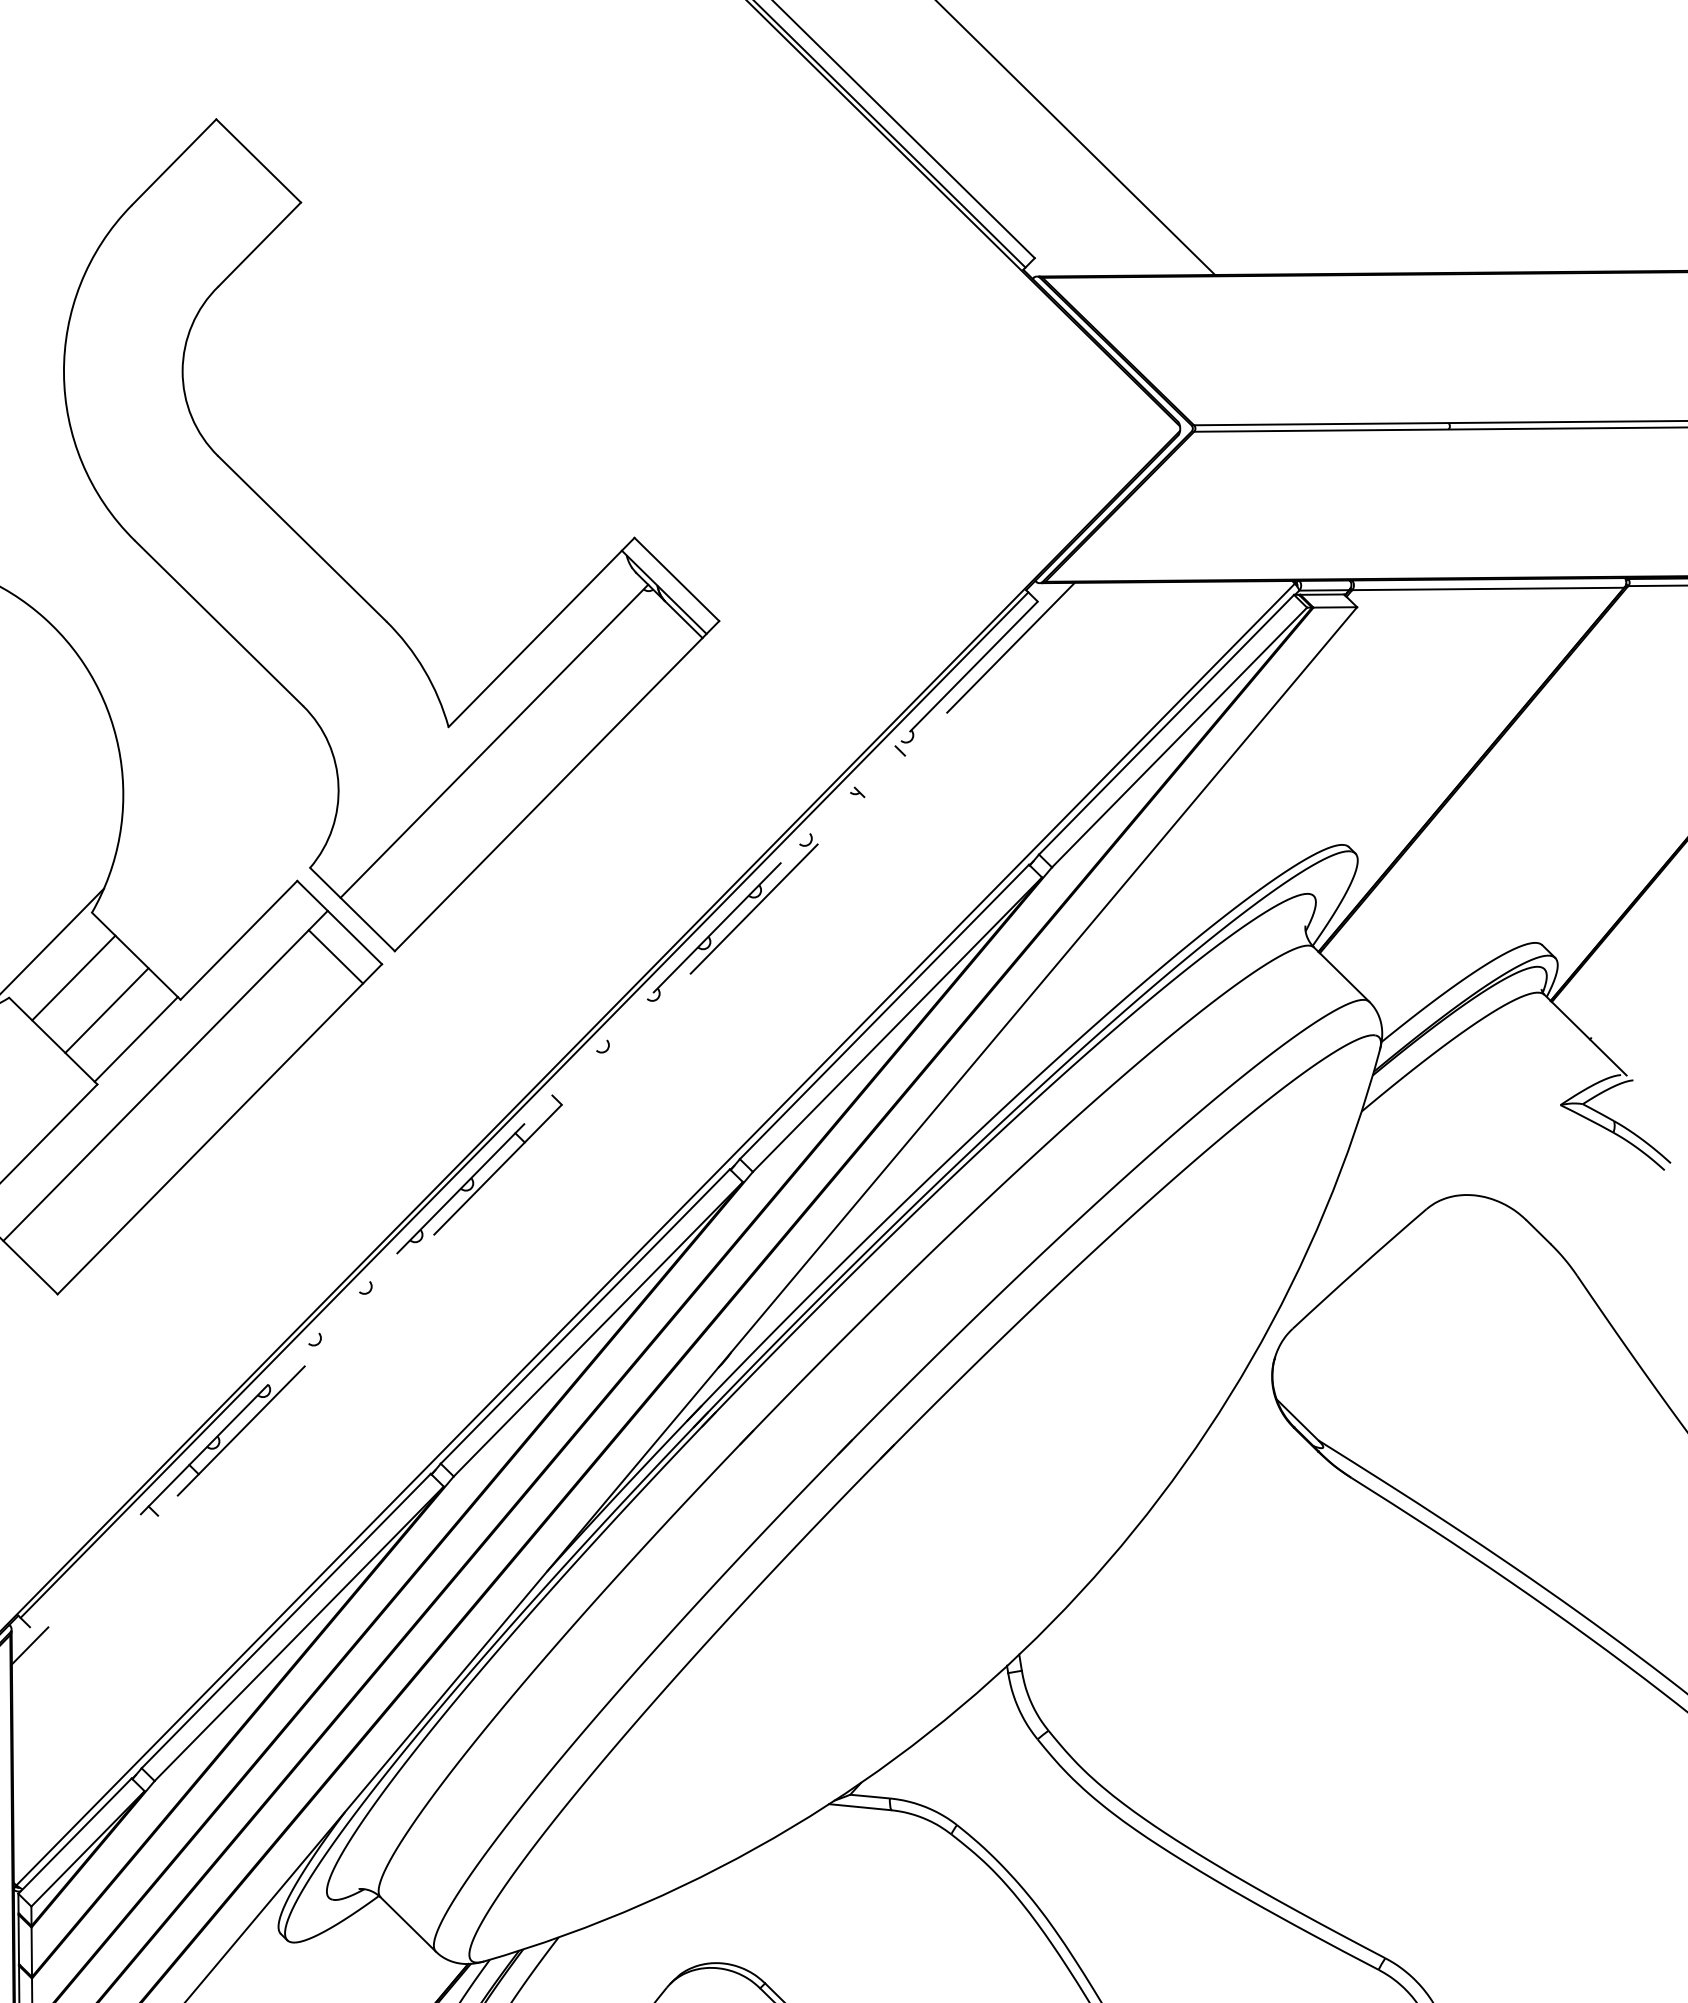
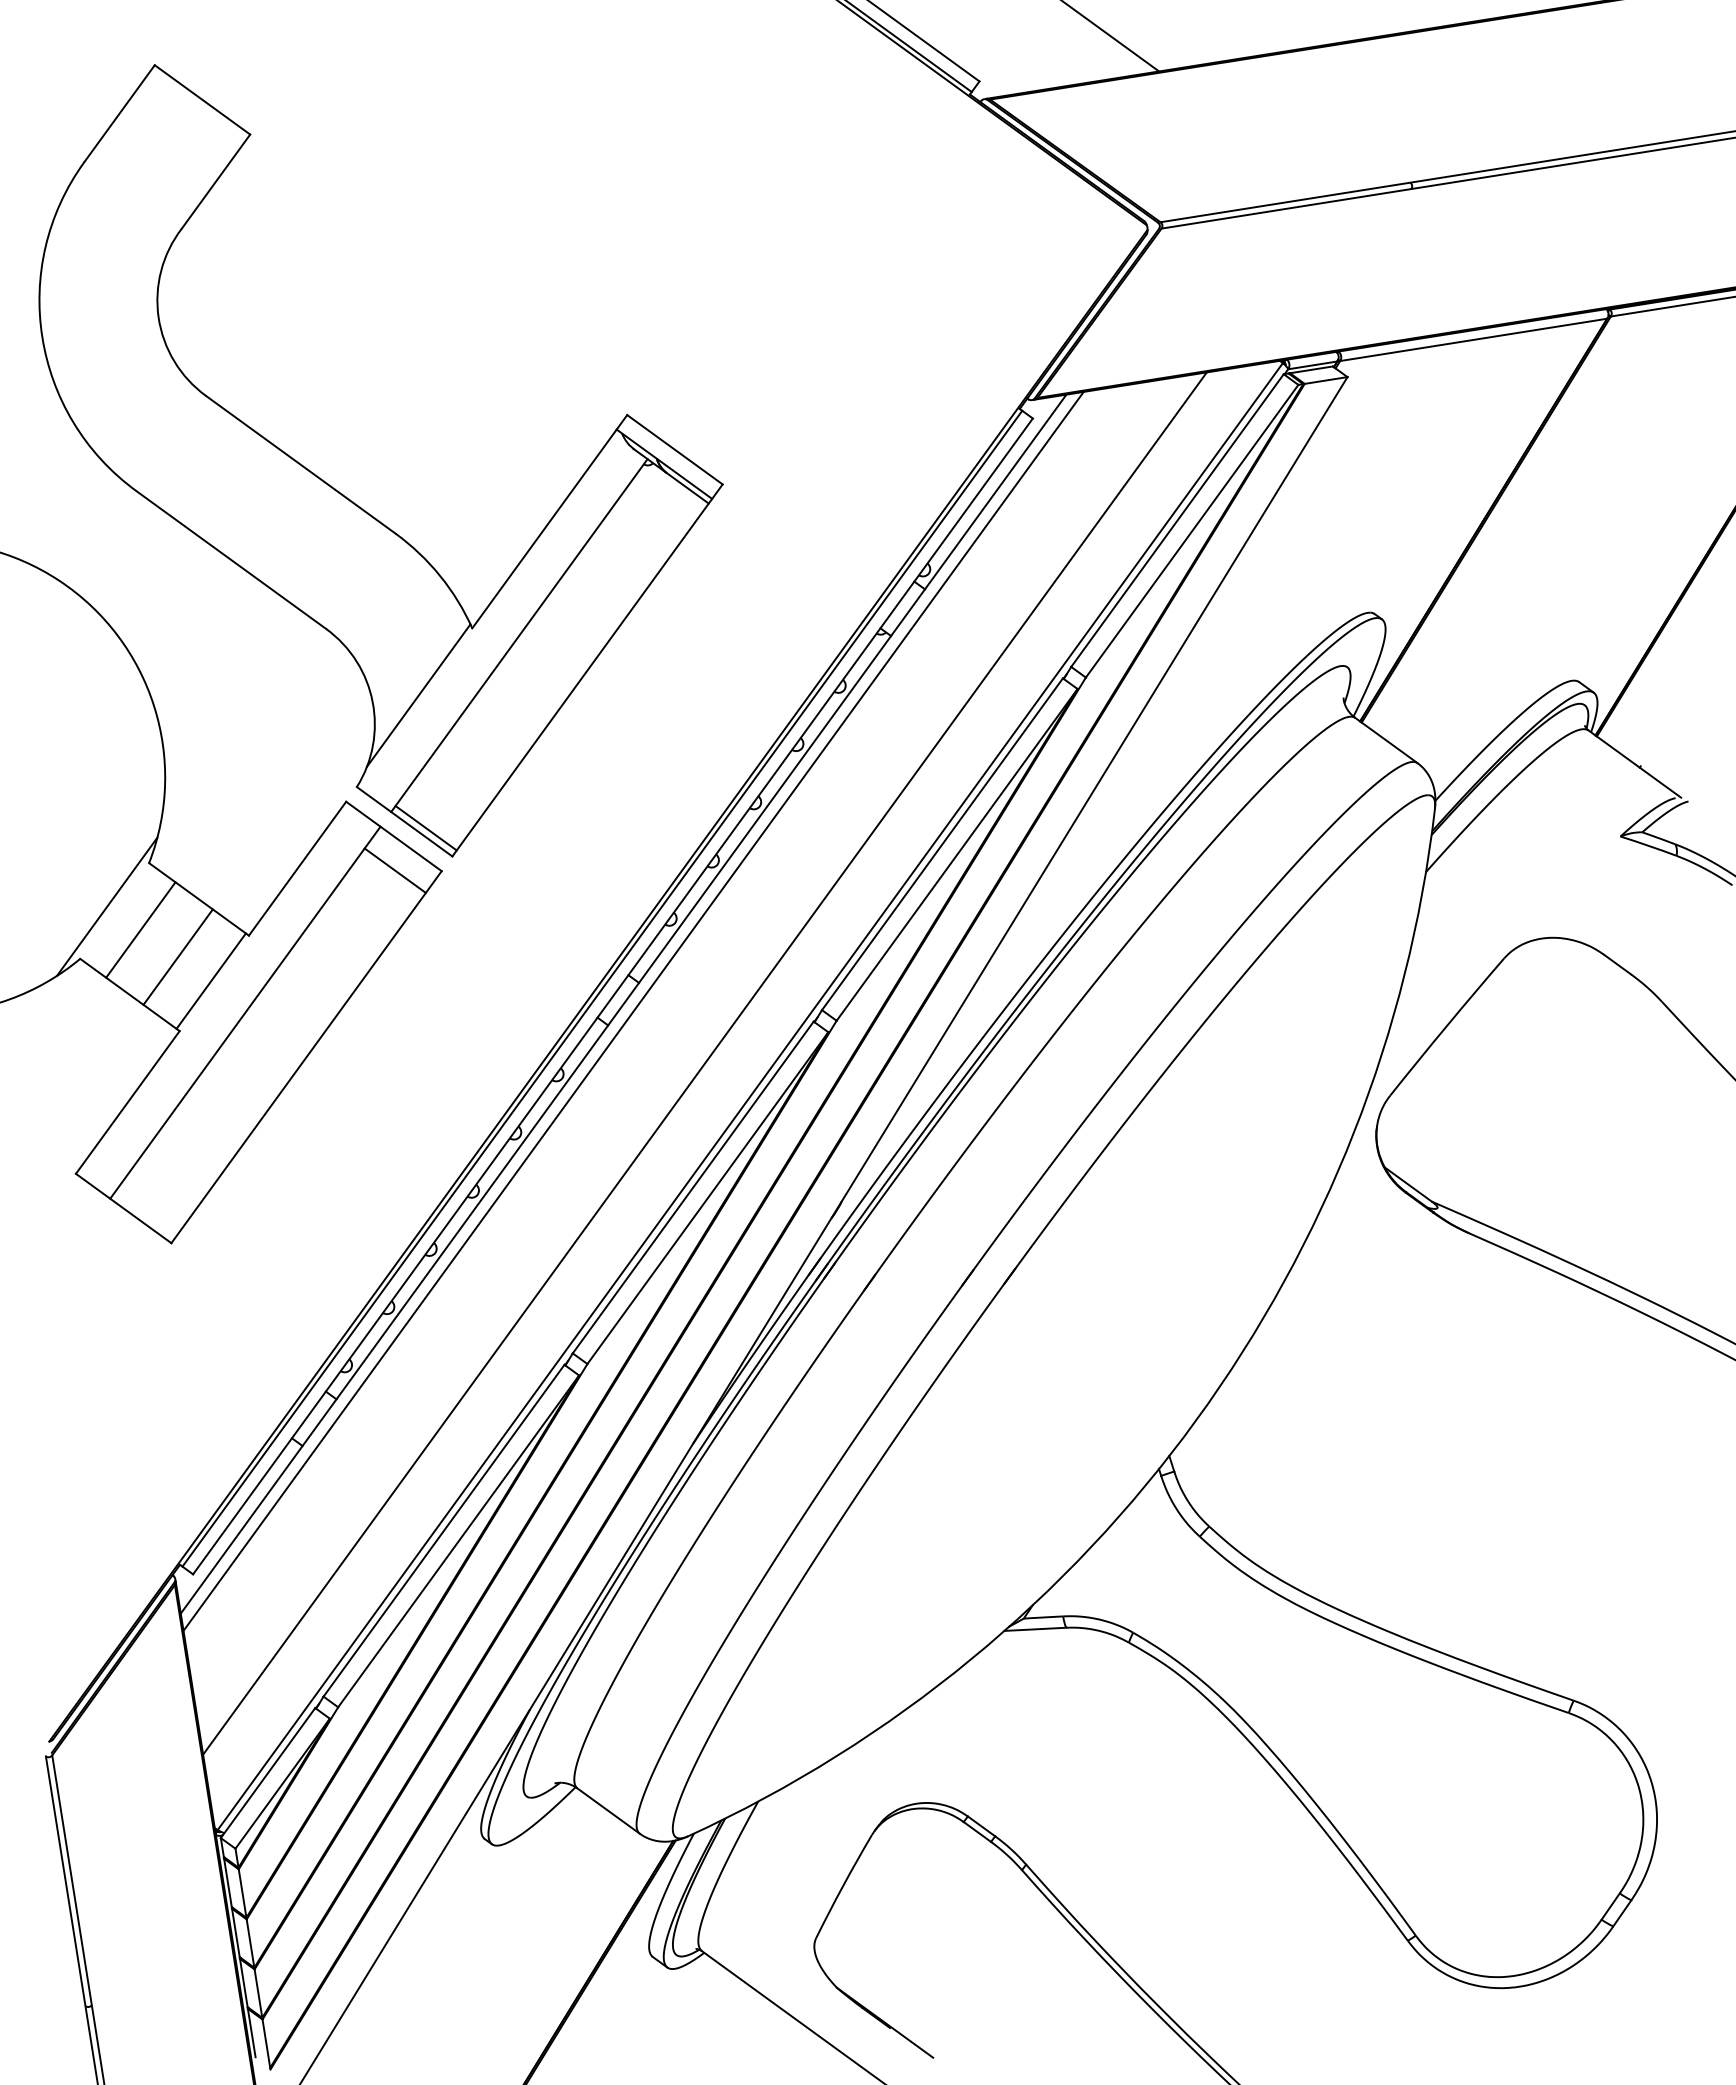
line: (385, 785) -> (418, 695), added
line: (372, 919) -> (425, 828), added
line: (533, 1114) -> (612, 996), dashed -> solid
line: (543, 1123) -> (623, 1004), dashed -> solid
line: (552, 1131) -> (633, 1010), added
line: (615, 1194) -> (704, 1063), added

